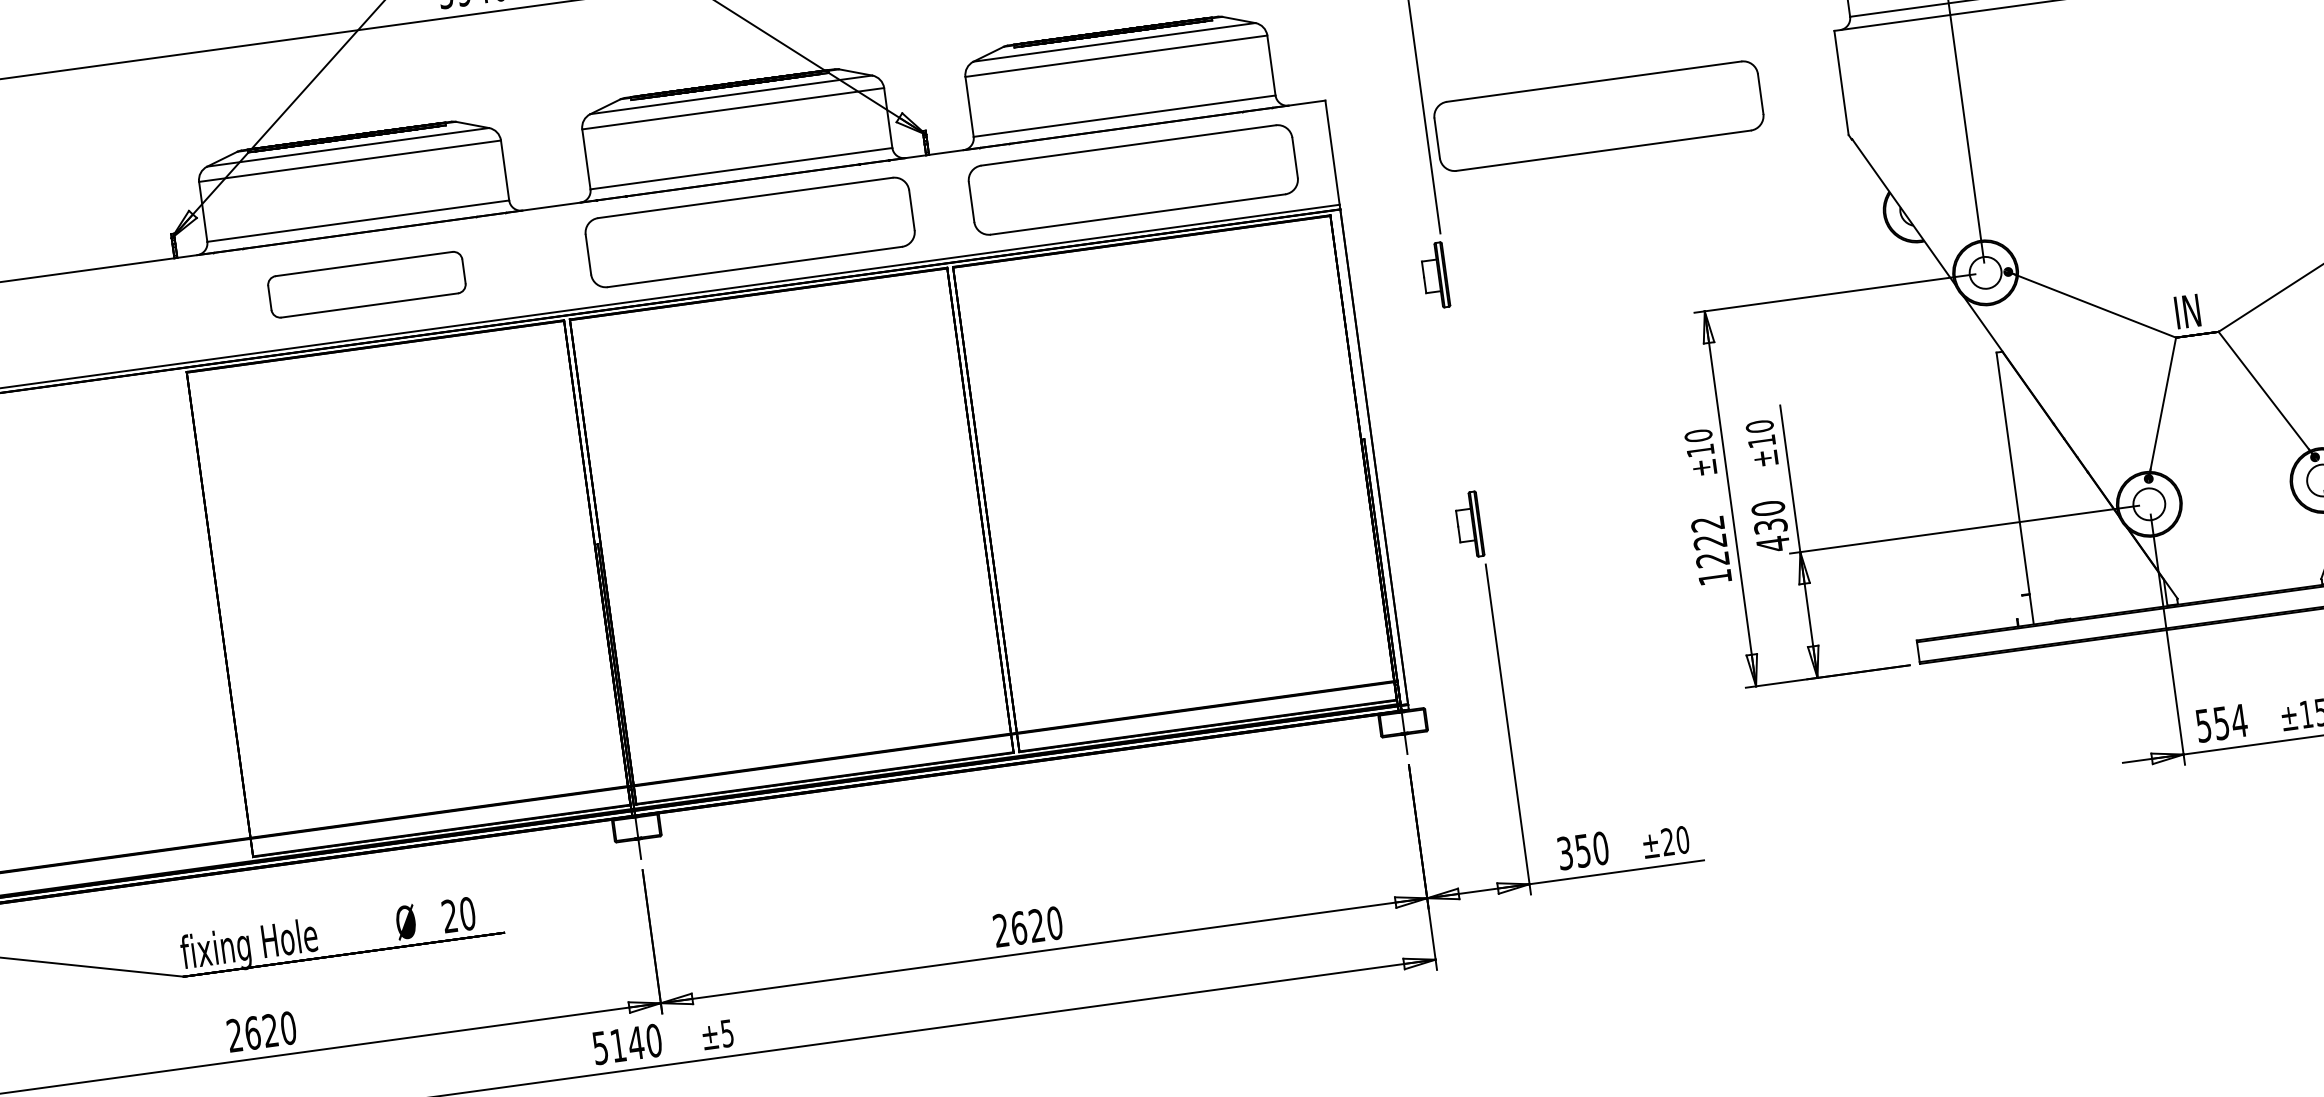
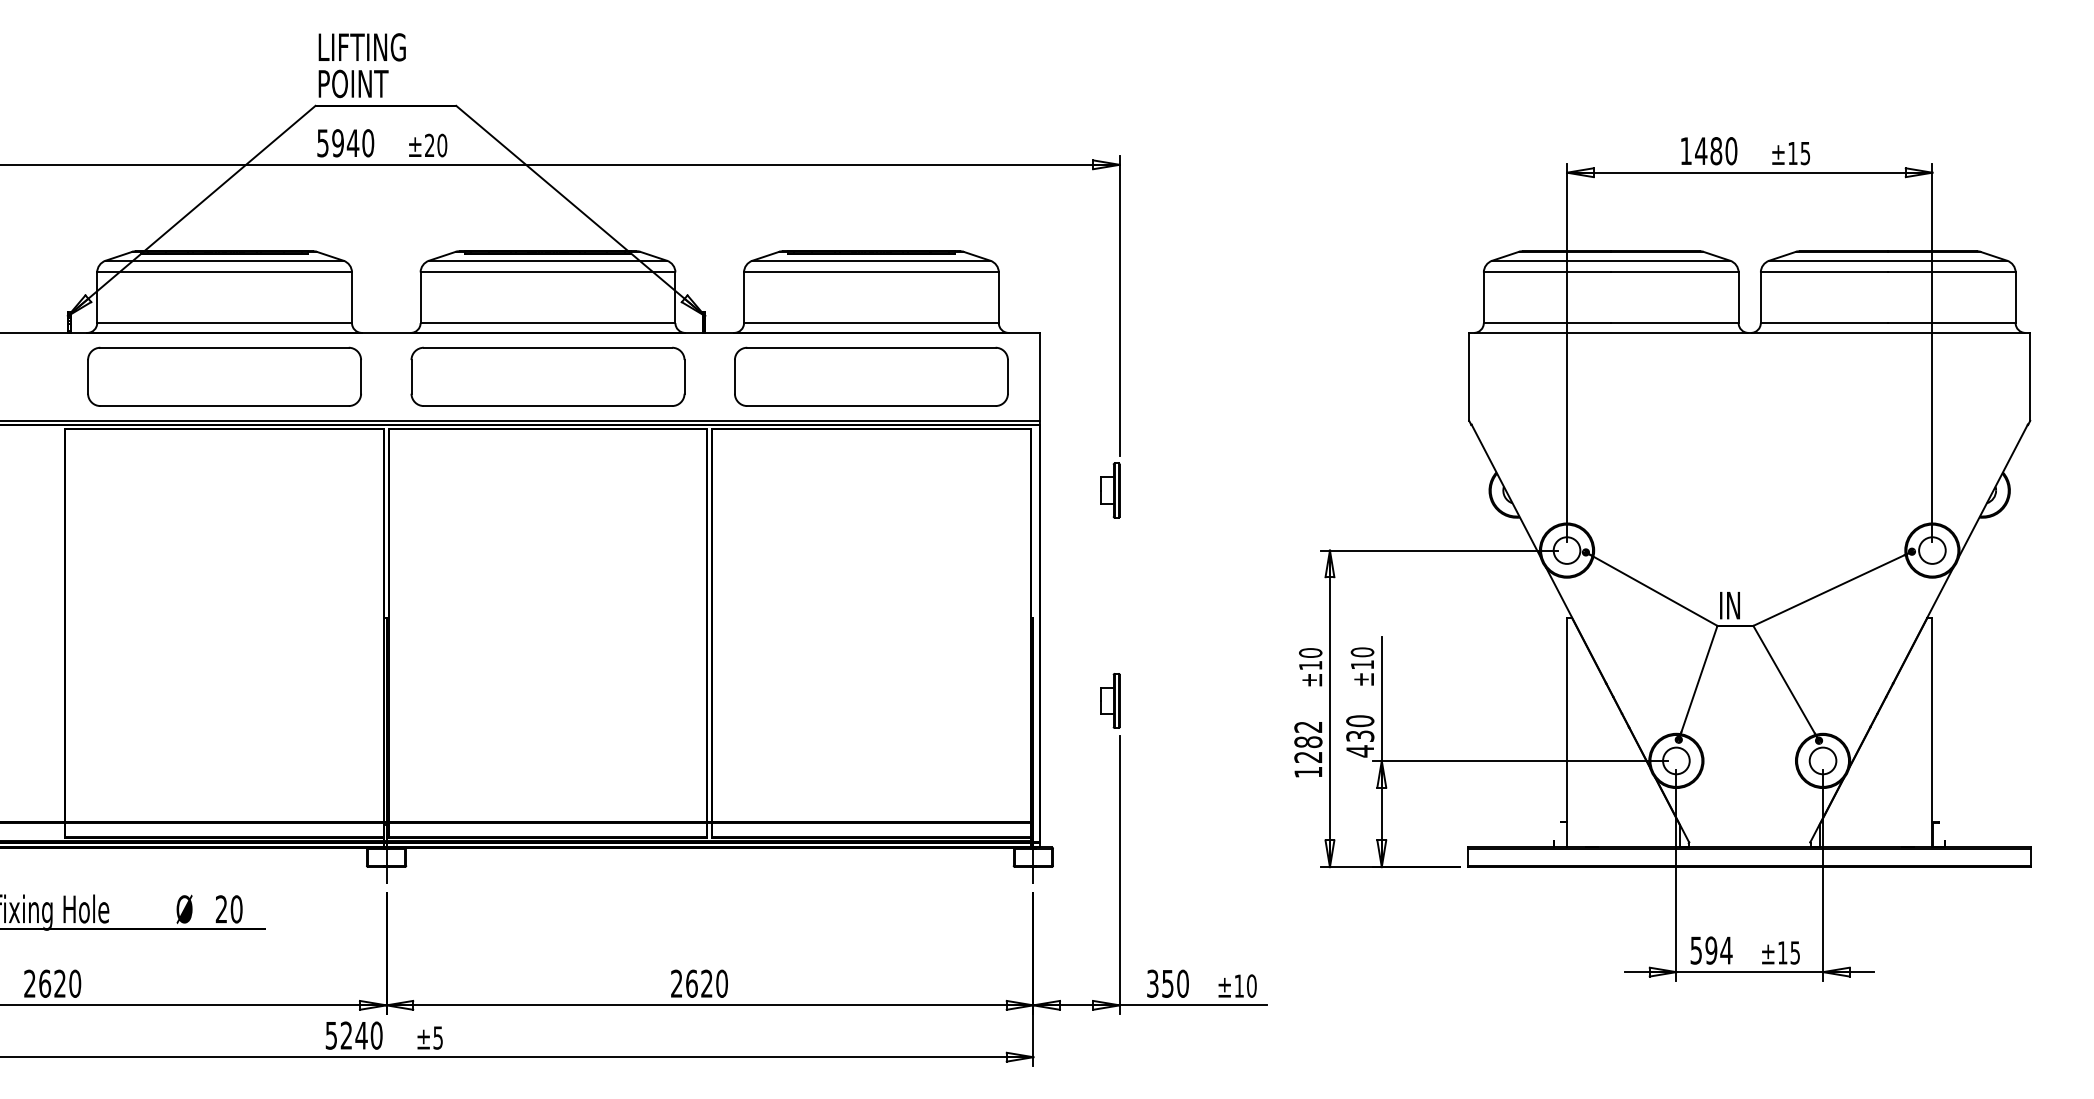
part: (1598, 115) -> (1264, 376), removed
part: (366, 284) -> (224, 376), size x1.67
text: (1710, 542) -> (1308, 742), 1222 -> 1282
text: (2221, 723) -> (1711, 950), 554 -> 594
text: (1666, 841) -> (1238, 985), ±20 -> ±10
text: (617, 1045) -> (345, 1035), 5140 -> 5240

